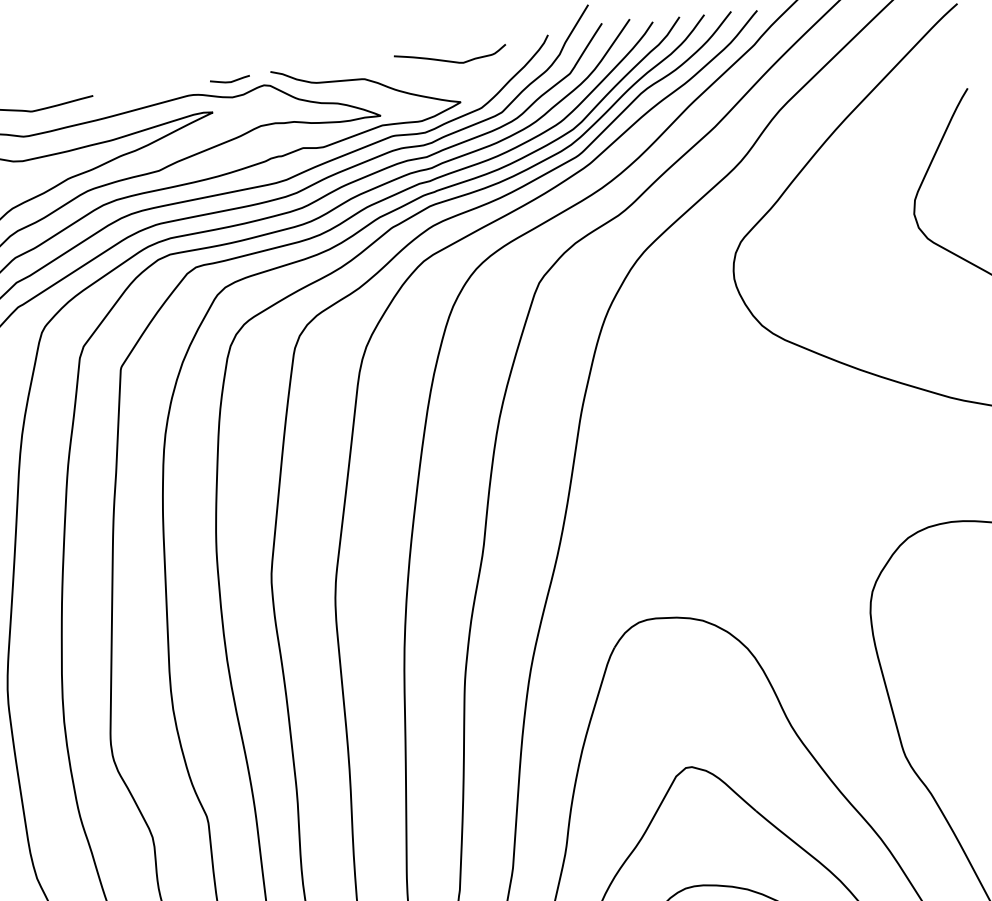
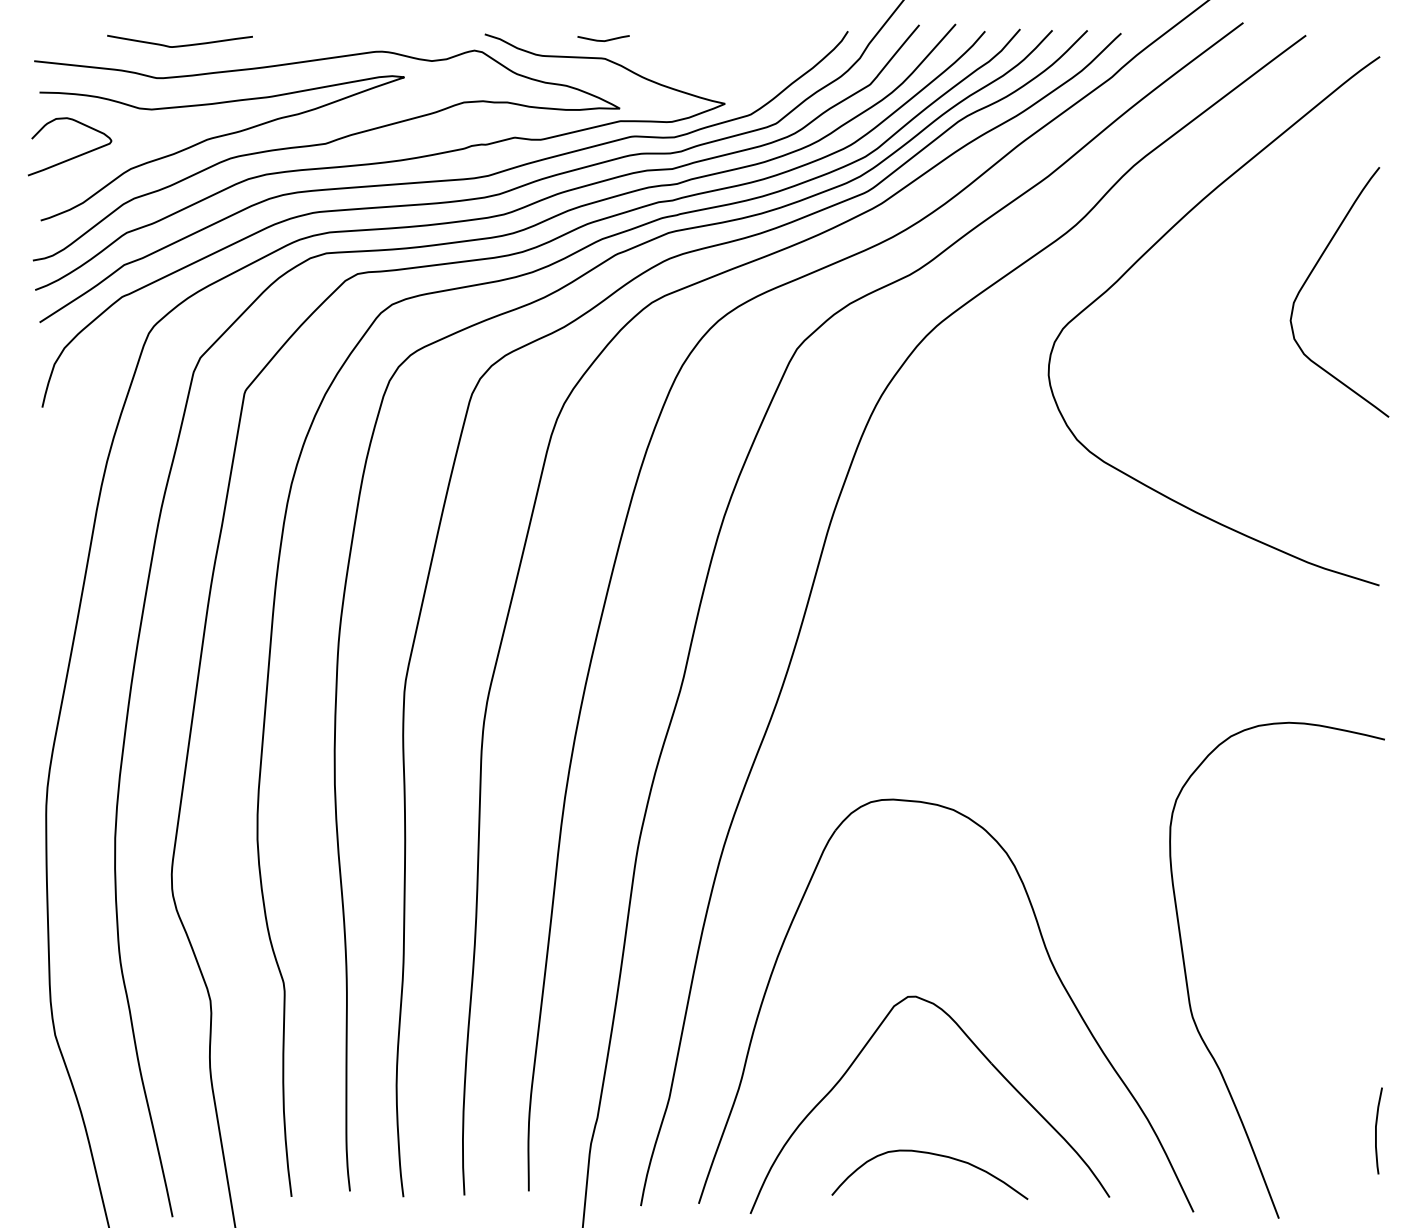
curve: (449, 60) -> (717, 48), removed
curve: (230, 81) -> (603, 40), moved

